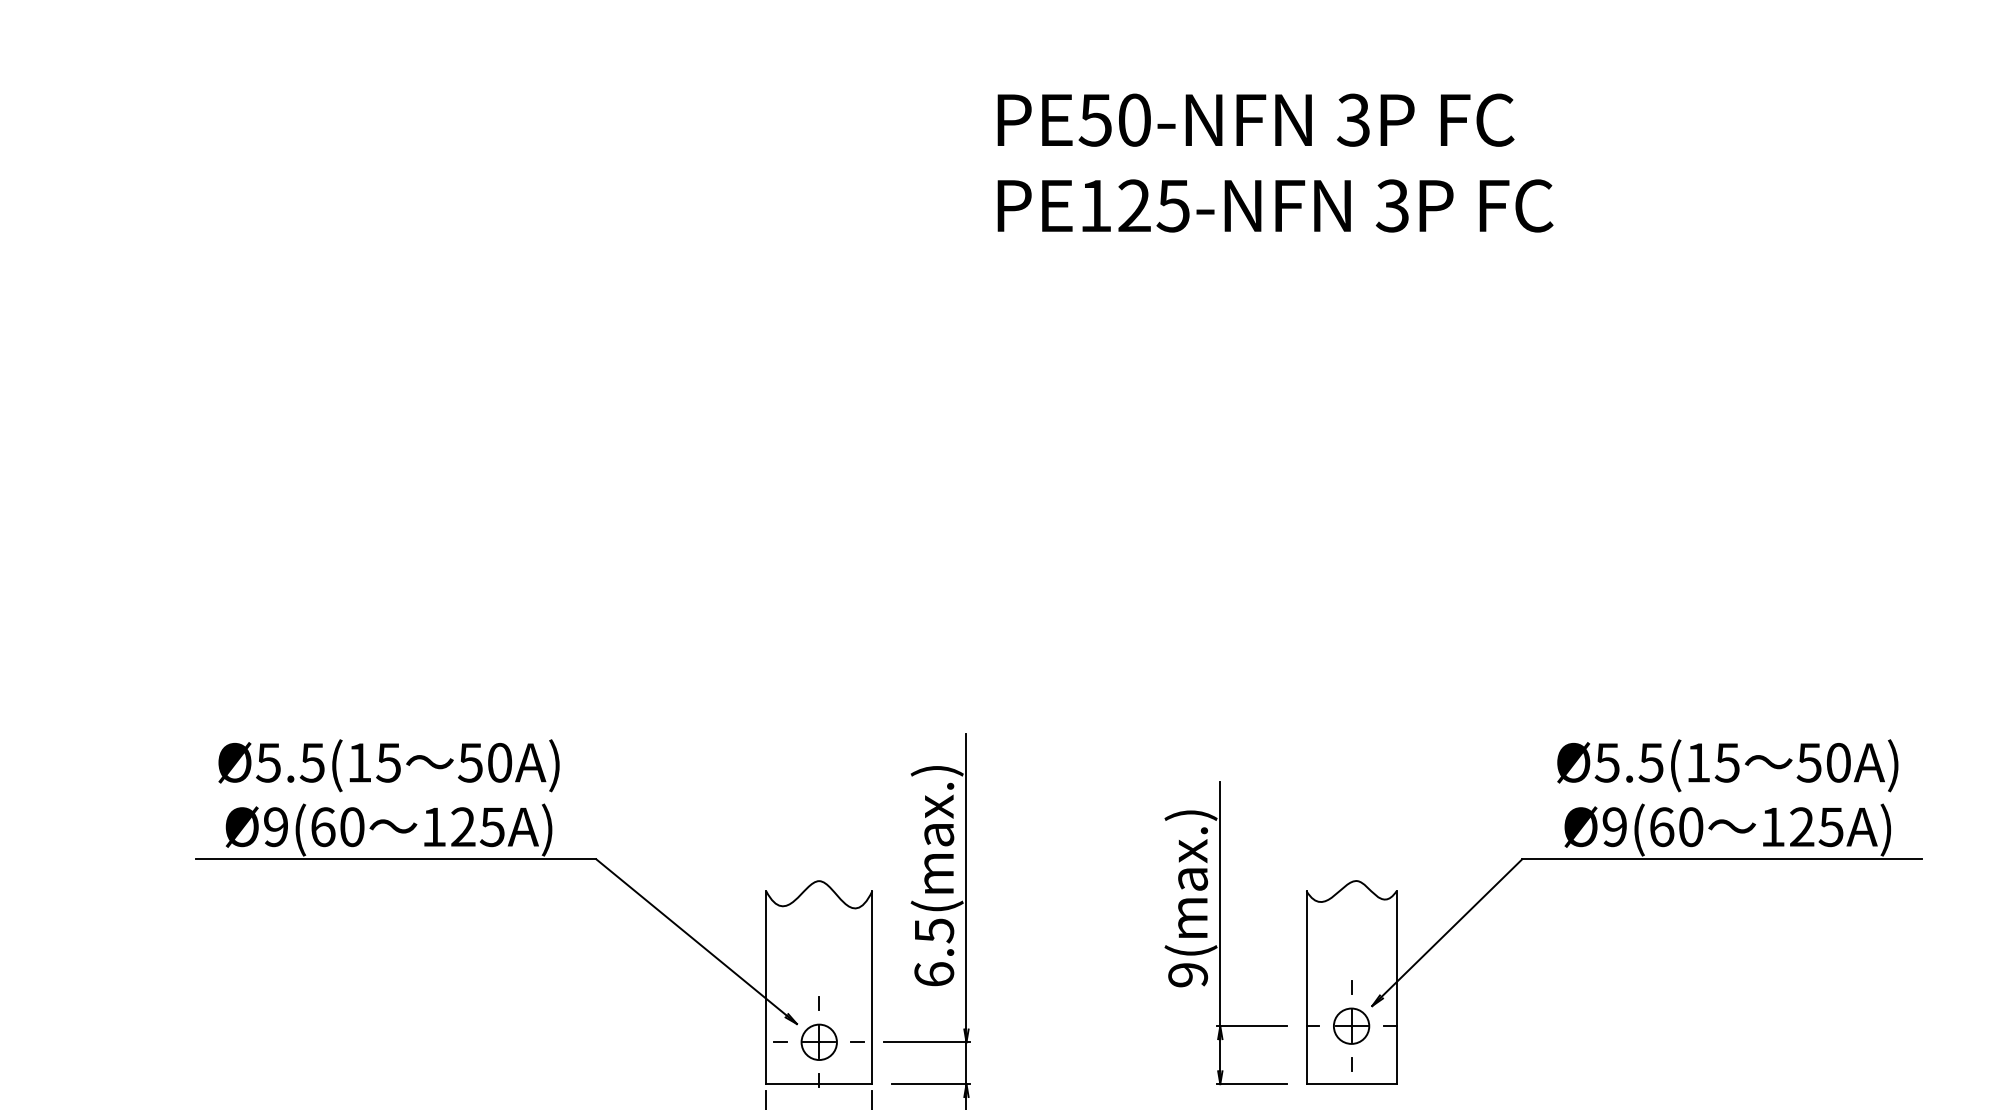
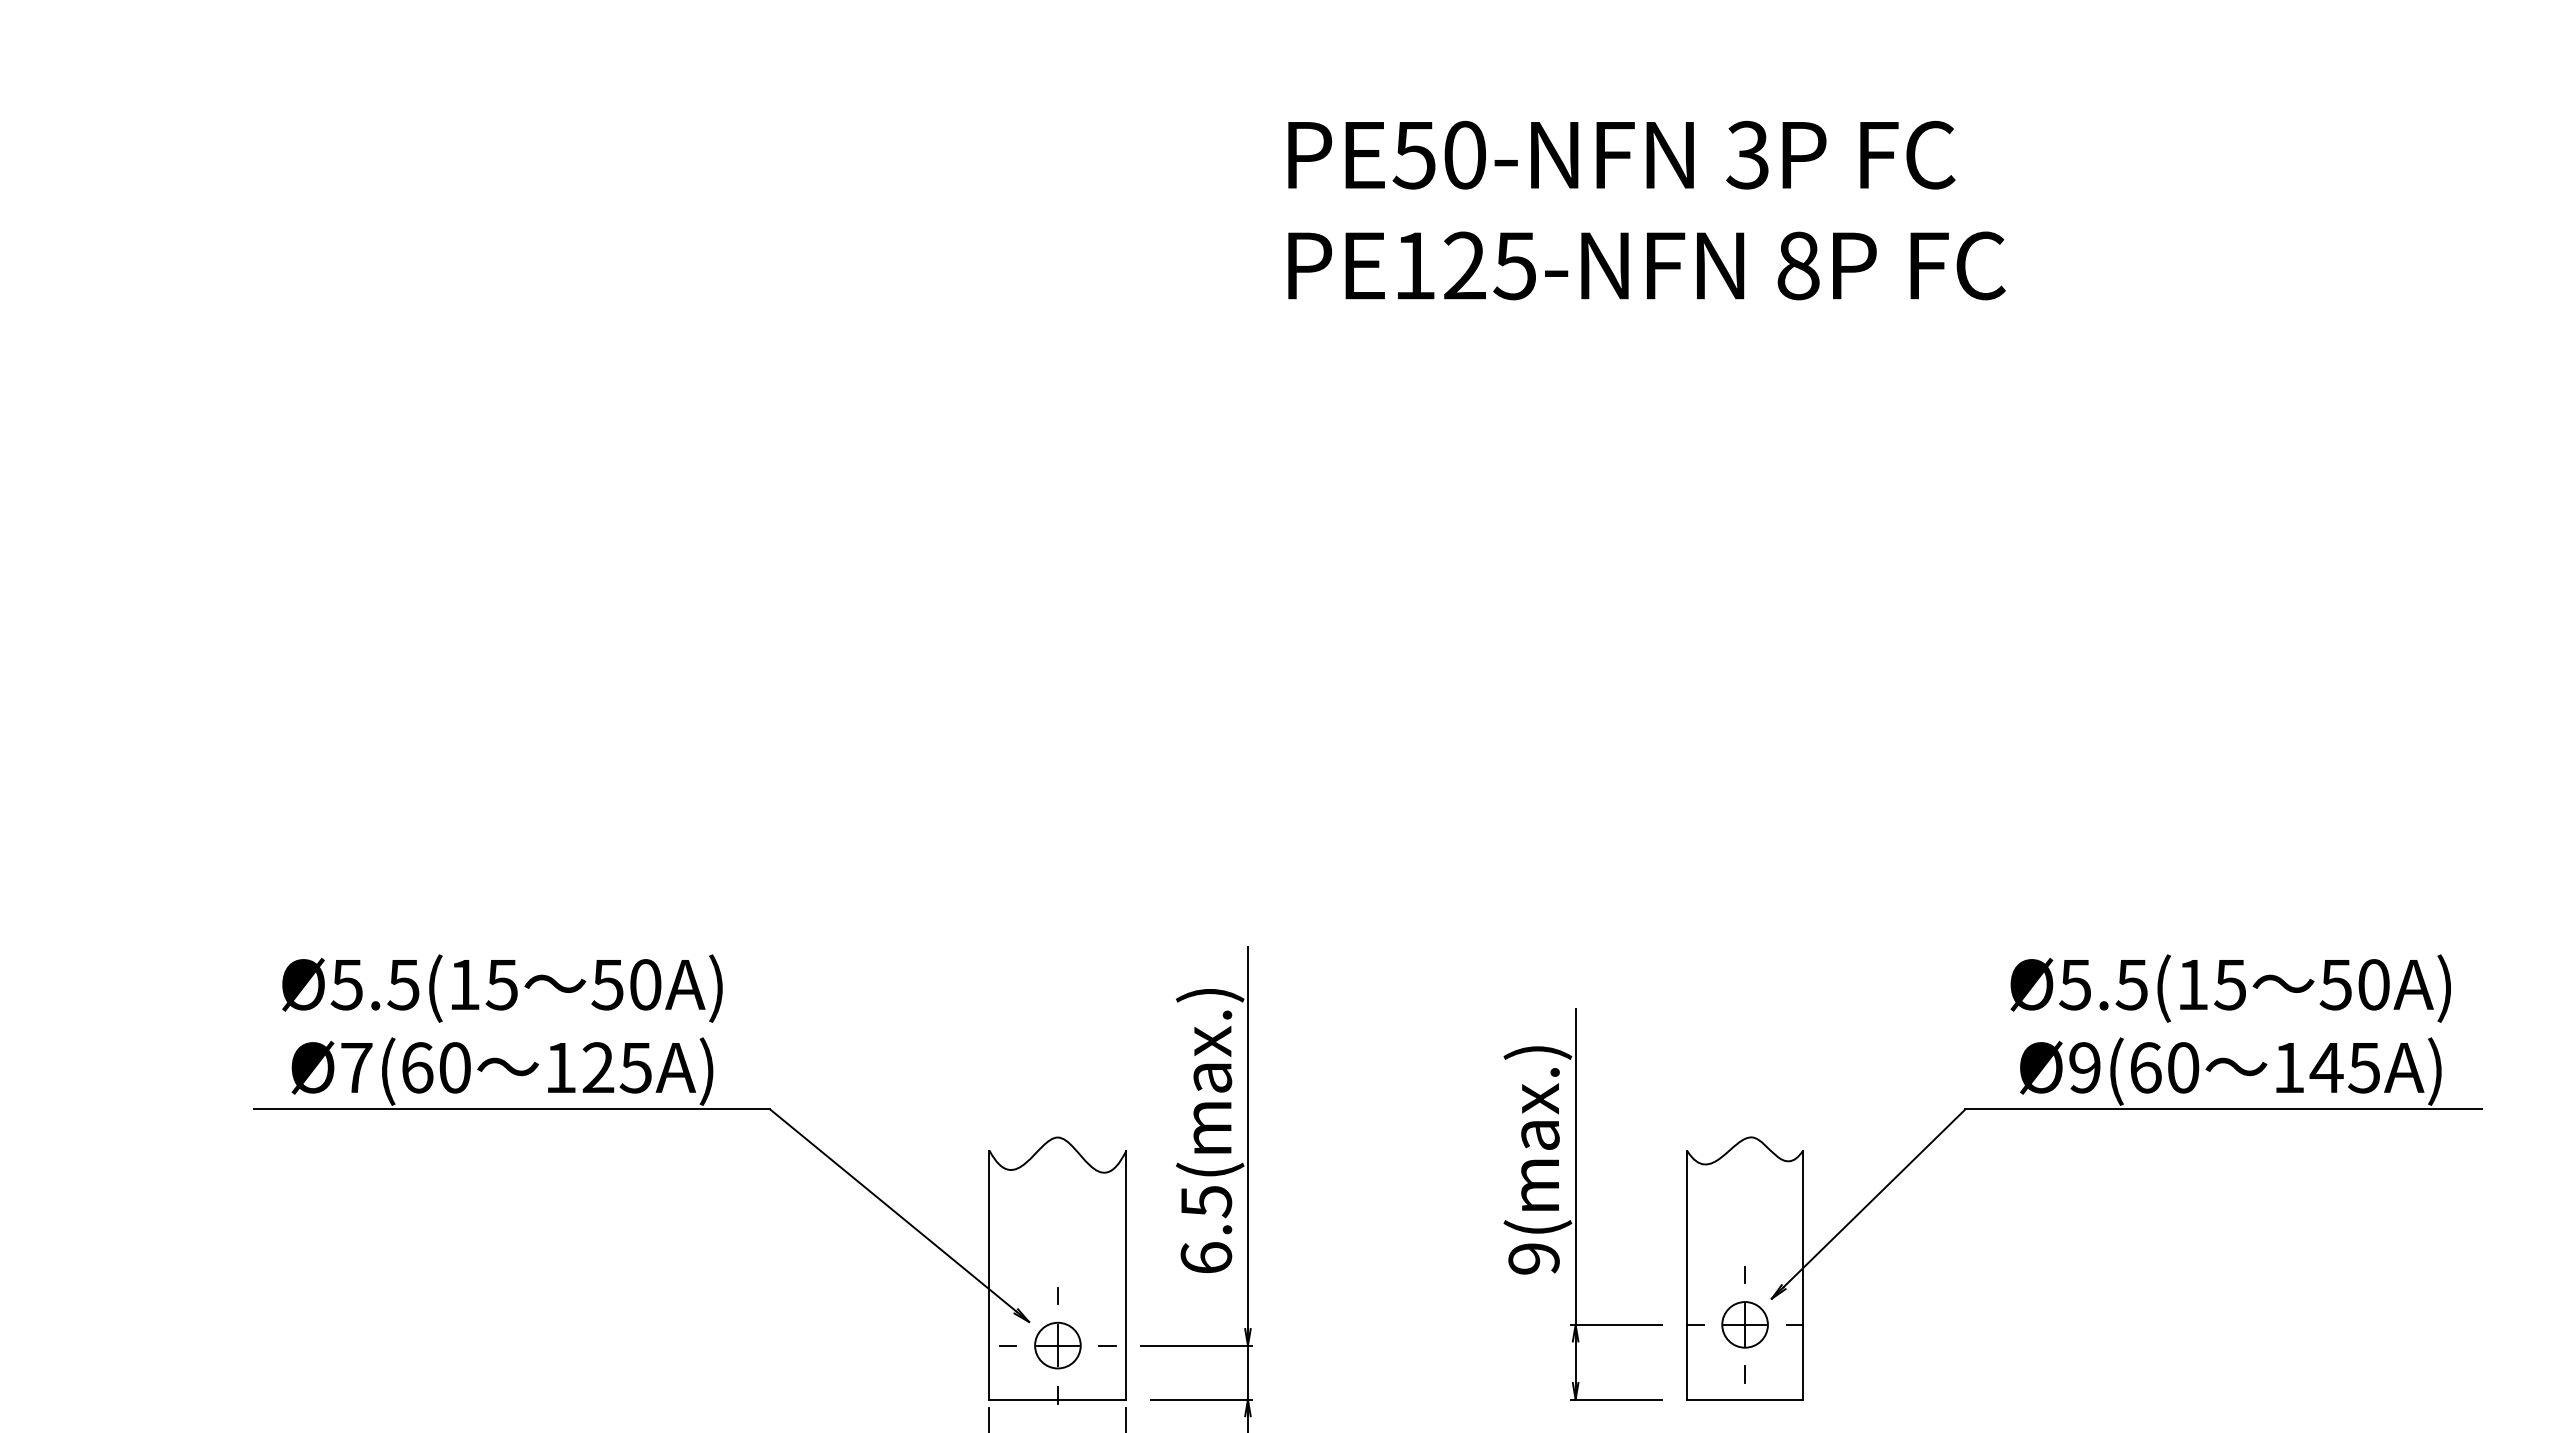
text: (1392, 205) -> (1797, 265), 3P -> 8P
text: (275, 826) -> (356, 1067), Ø9(60 -> Ø7(60
text: (1801, 826) -> (2326, 1067), 125A) -> 145A)

